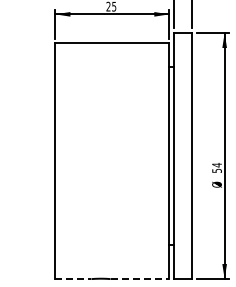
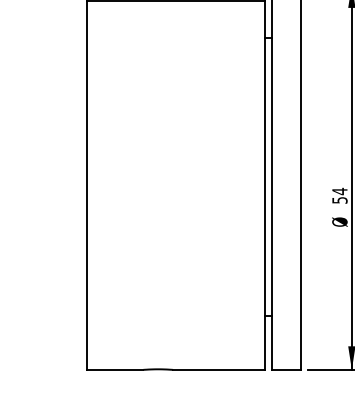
line: (73, 279) -> (115, 370), dashed -> solid
line: (140, 279) -> (220, 370), dashed -> solid

